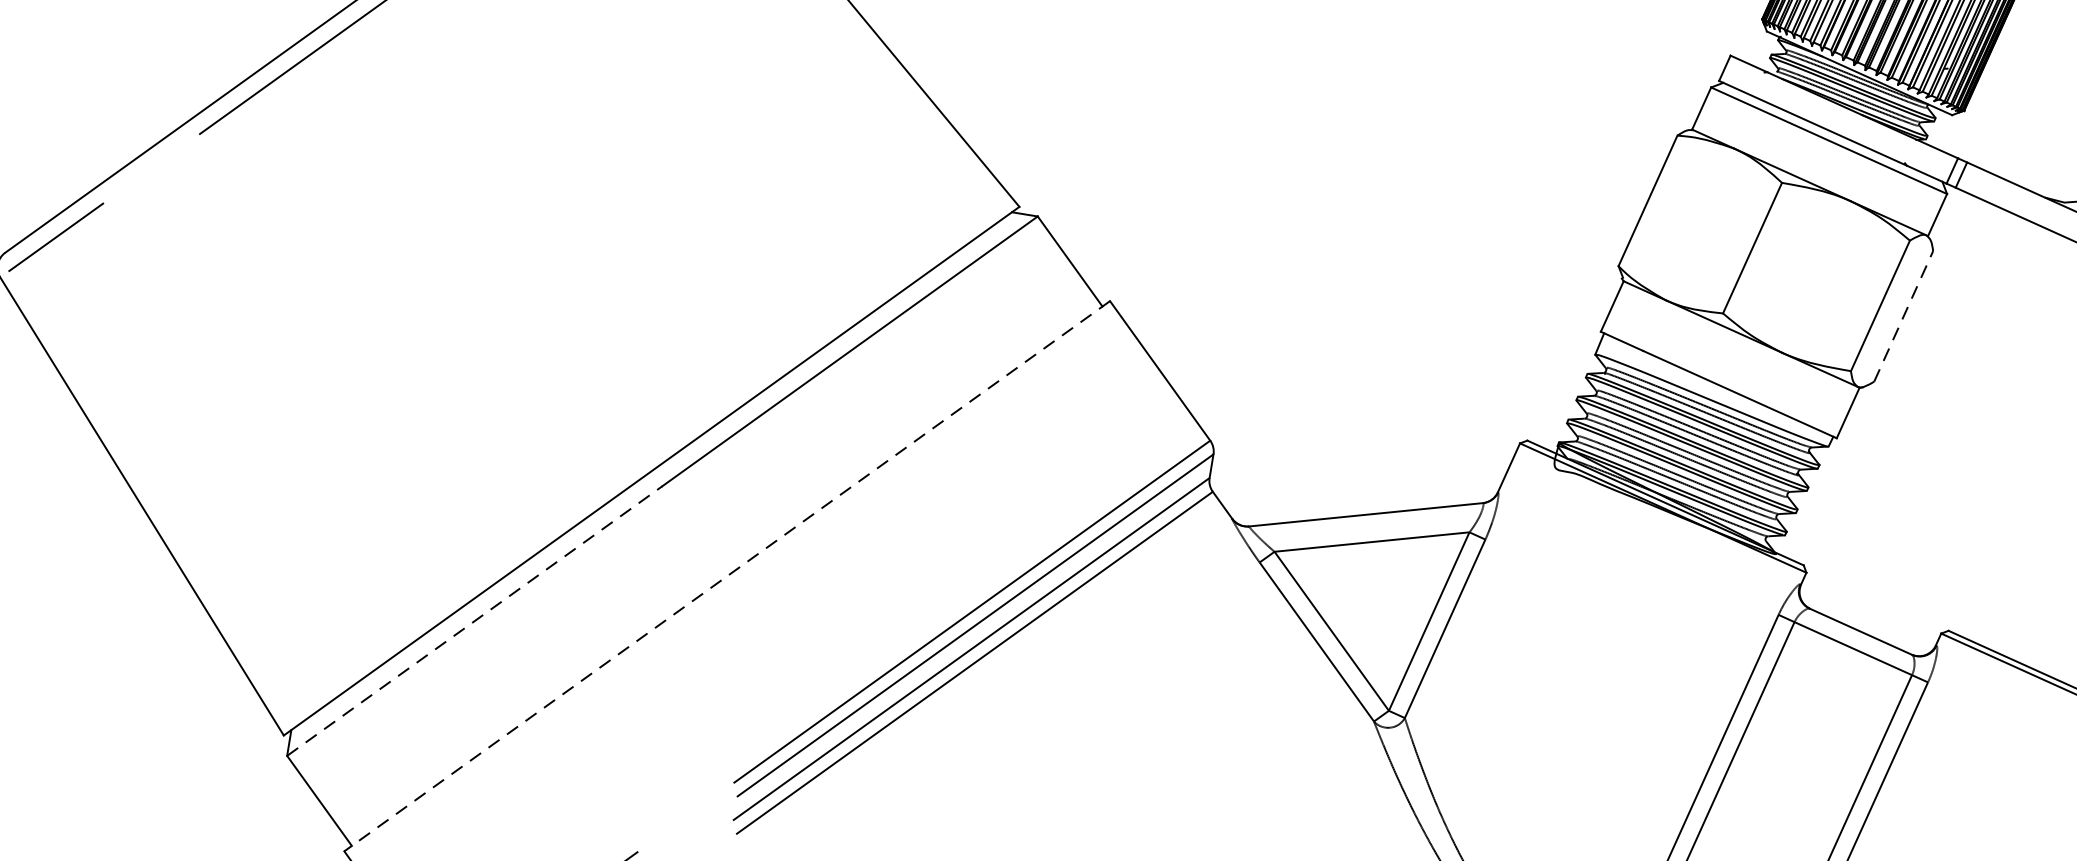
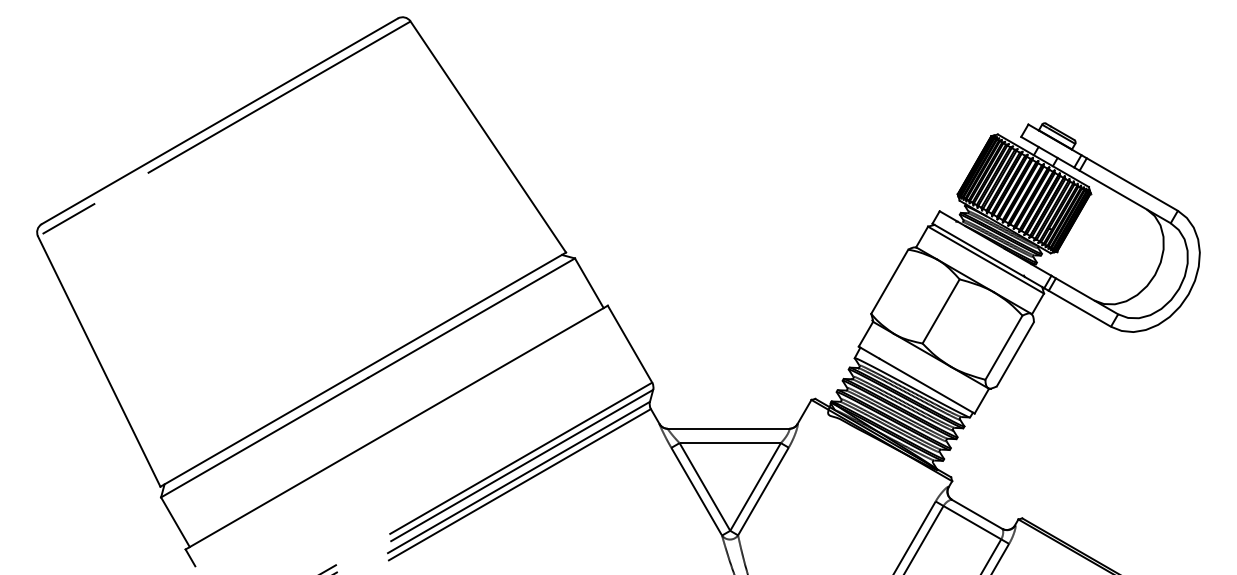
line: (1903, 314) -> (1015, 353), dashed -> solid
line: (726, 576) -> (396, 427), dashed -> solid
line: (476, 620) -> (265, 437), dashed -> solid

